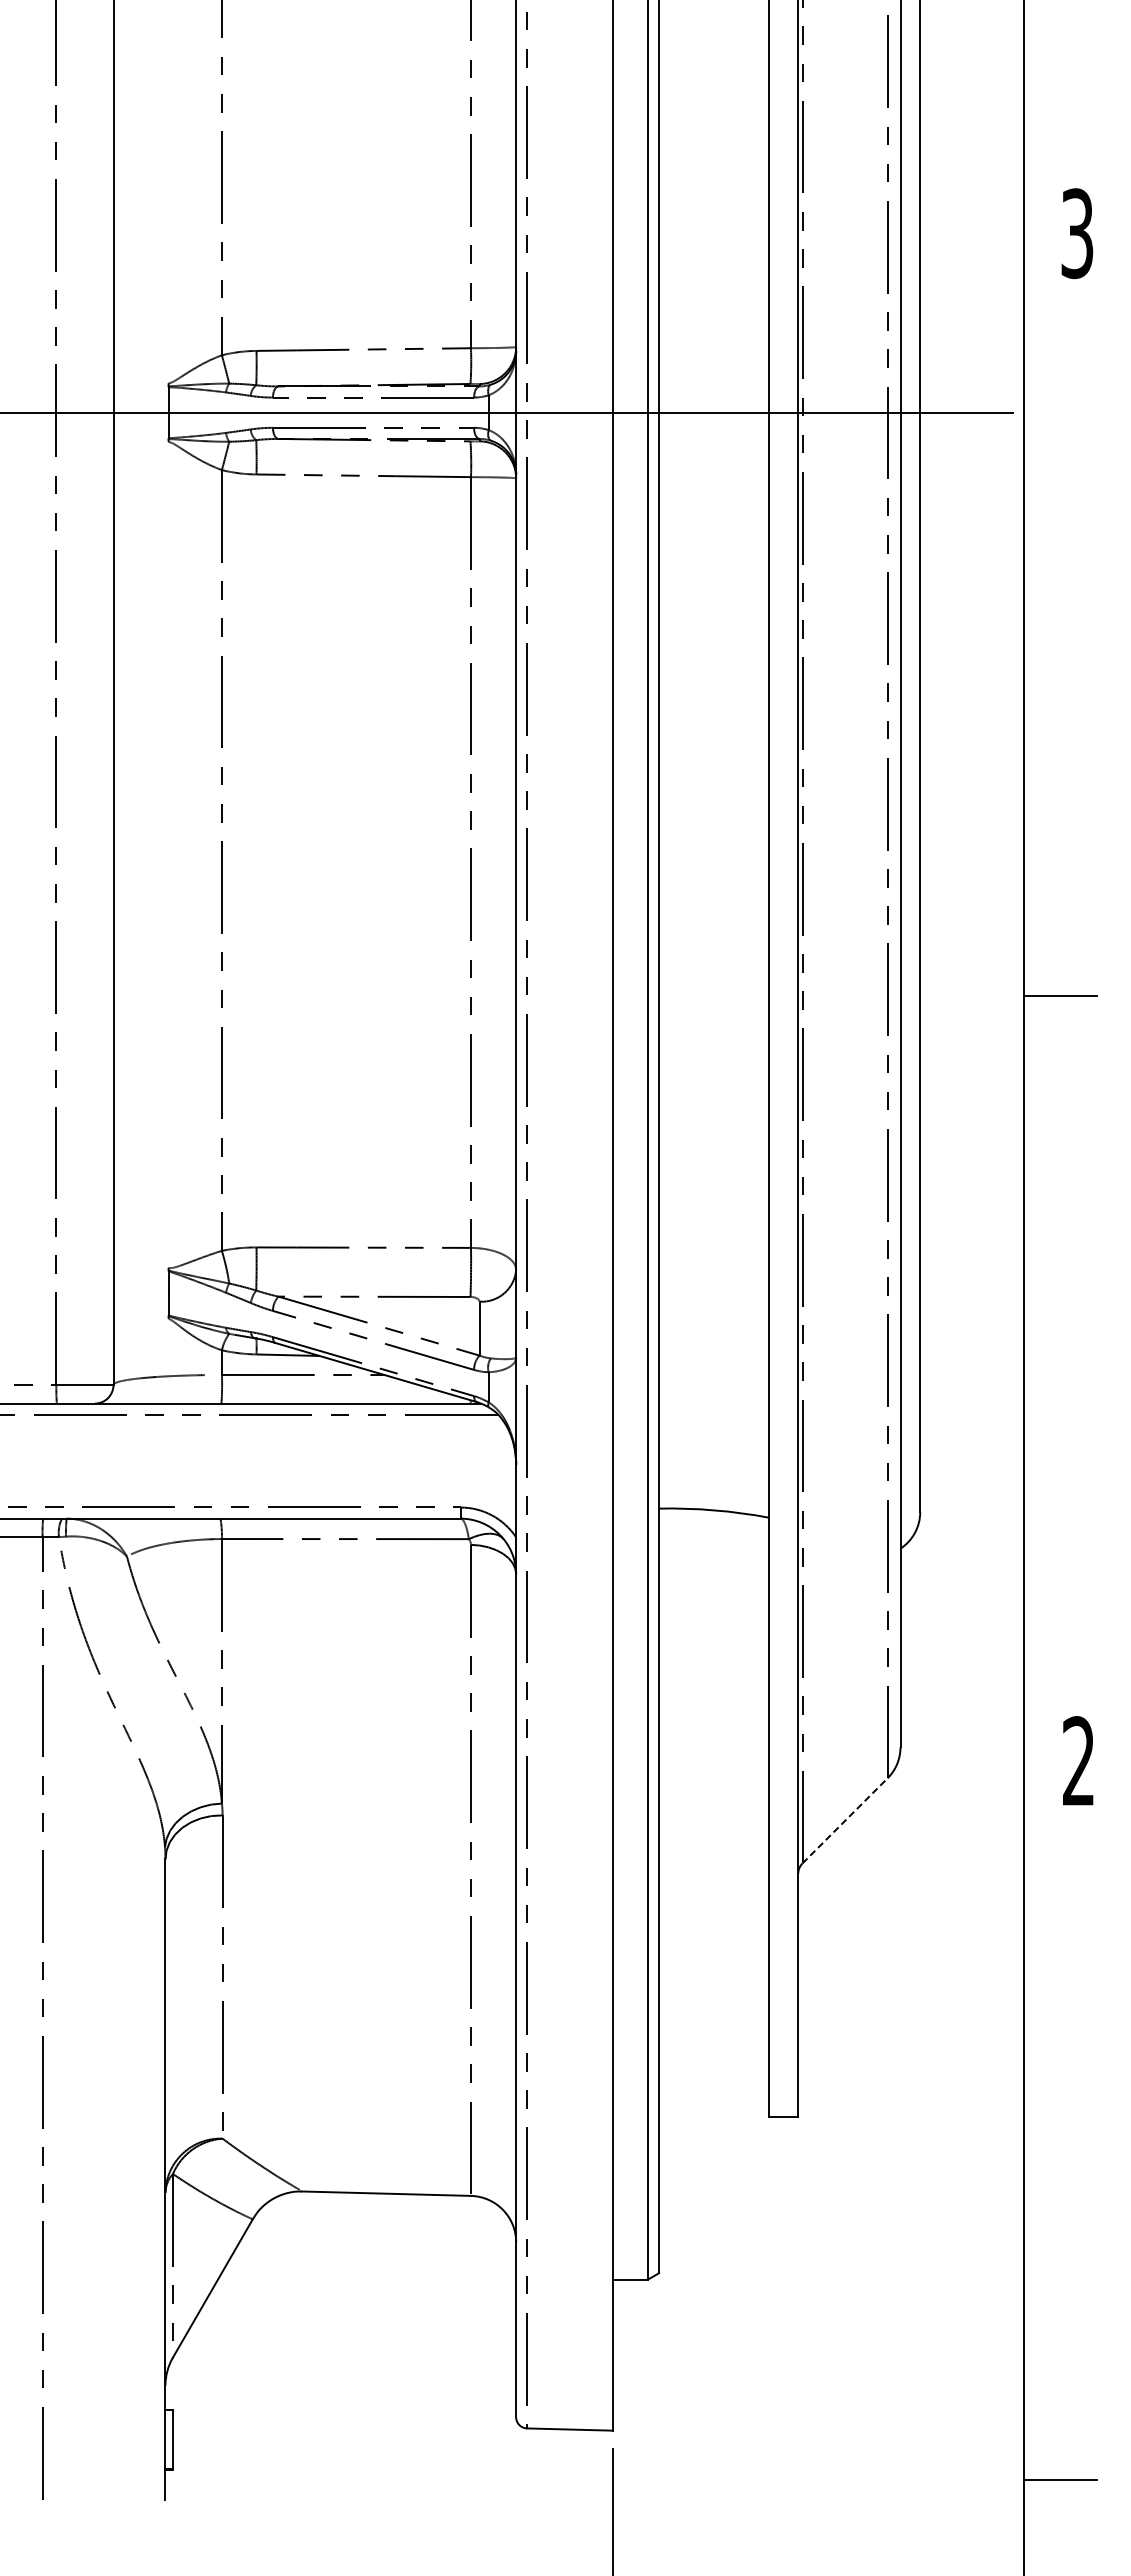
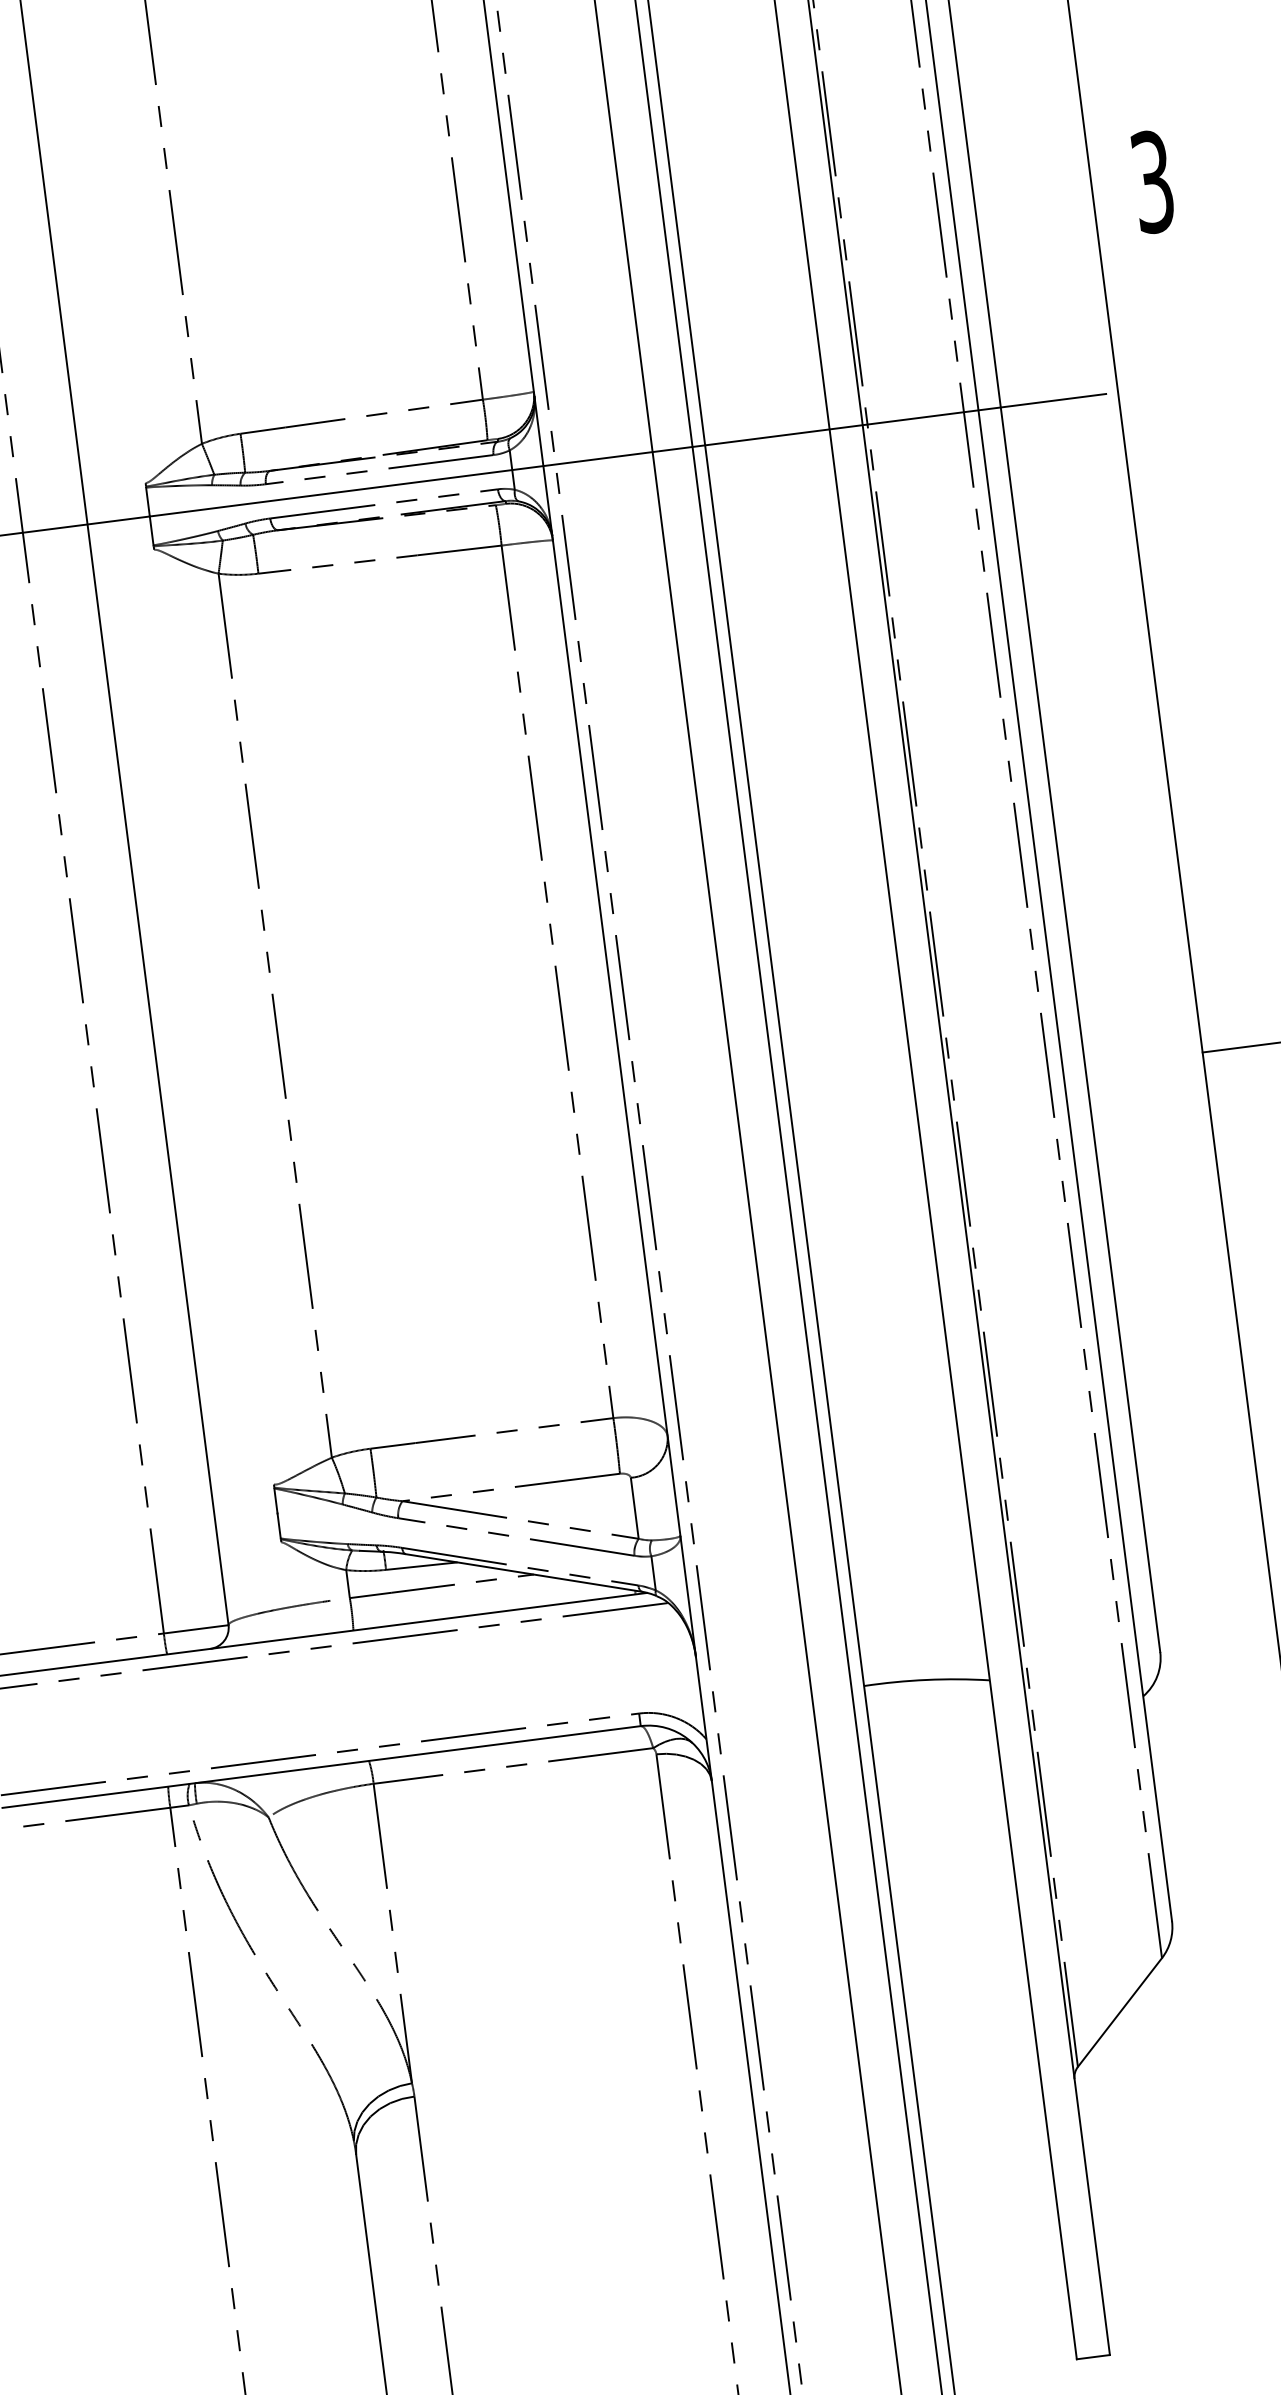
line: (845, 1820) -> (1120, 2012), dashed -> solid

